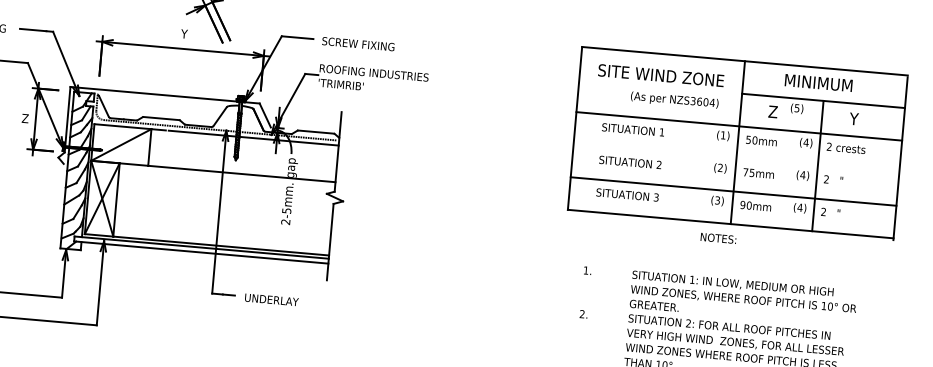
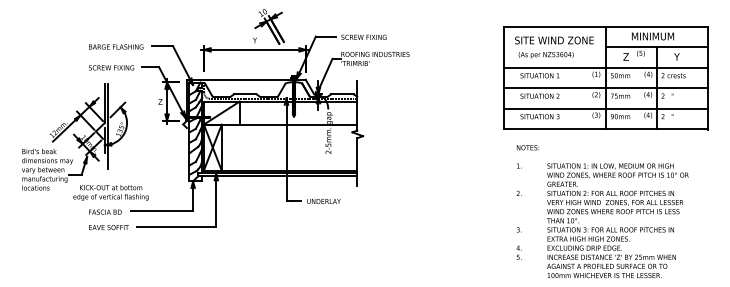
text: (673, 100) -> (545, 55), moved
line: (735, 159) -> (605, 88), added
text: (717, 237) -> (527, 147), moved

